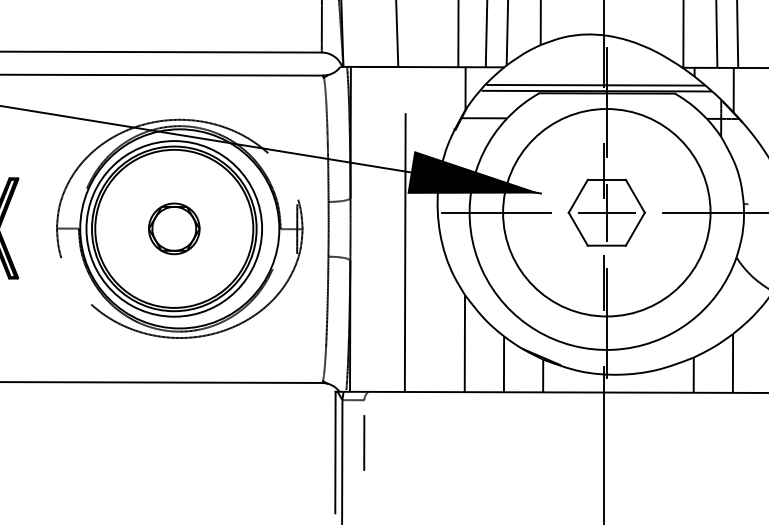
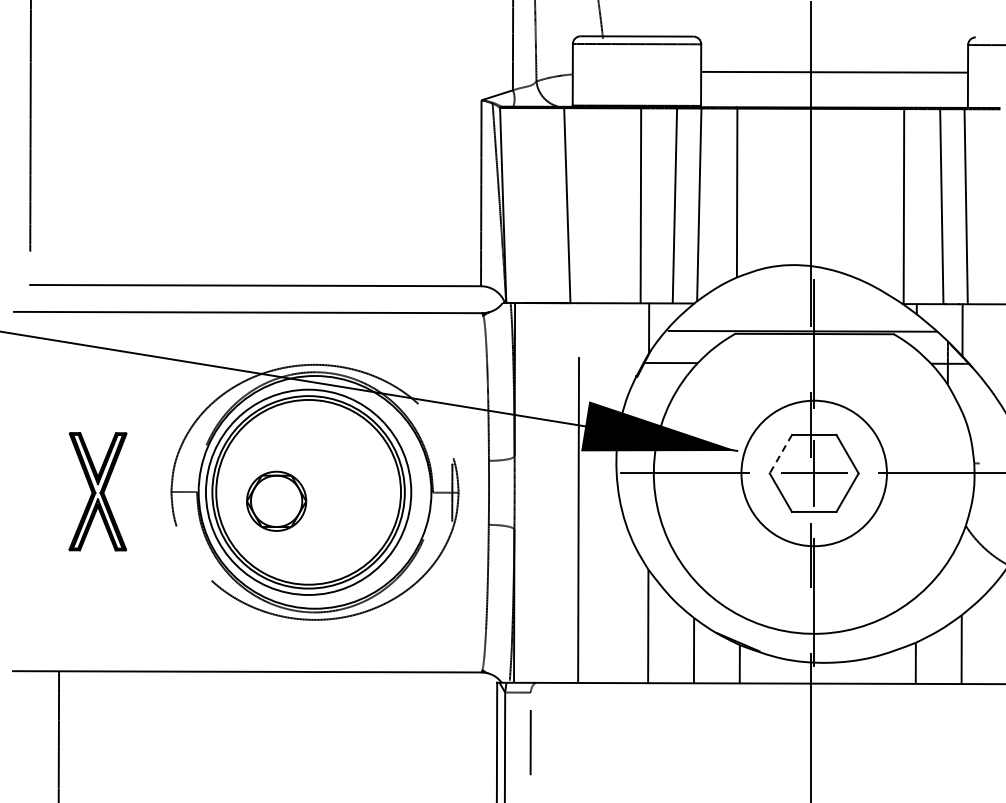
line: (595, 85) -> (801, 324), removed
line: (577, 196) -> (780, 454), solid -> dashed
circle: (606, 212) -> (813, 473), size x0.6
part: (174, 228) -> (276, 500), moved

